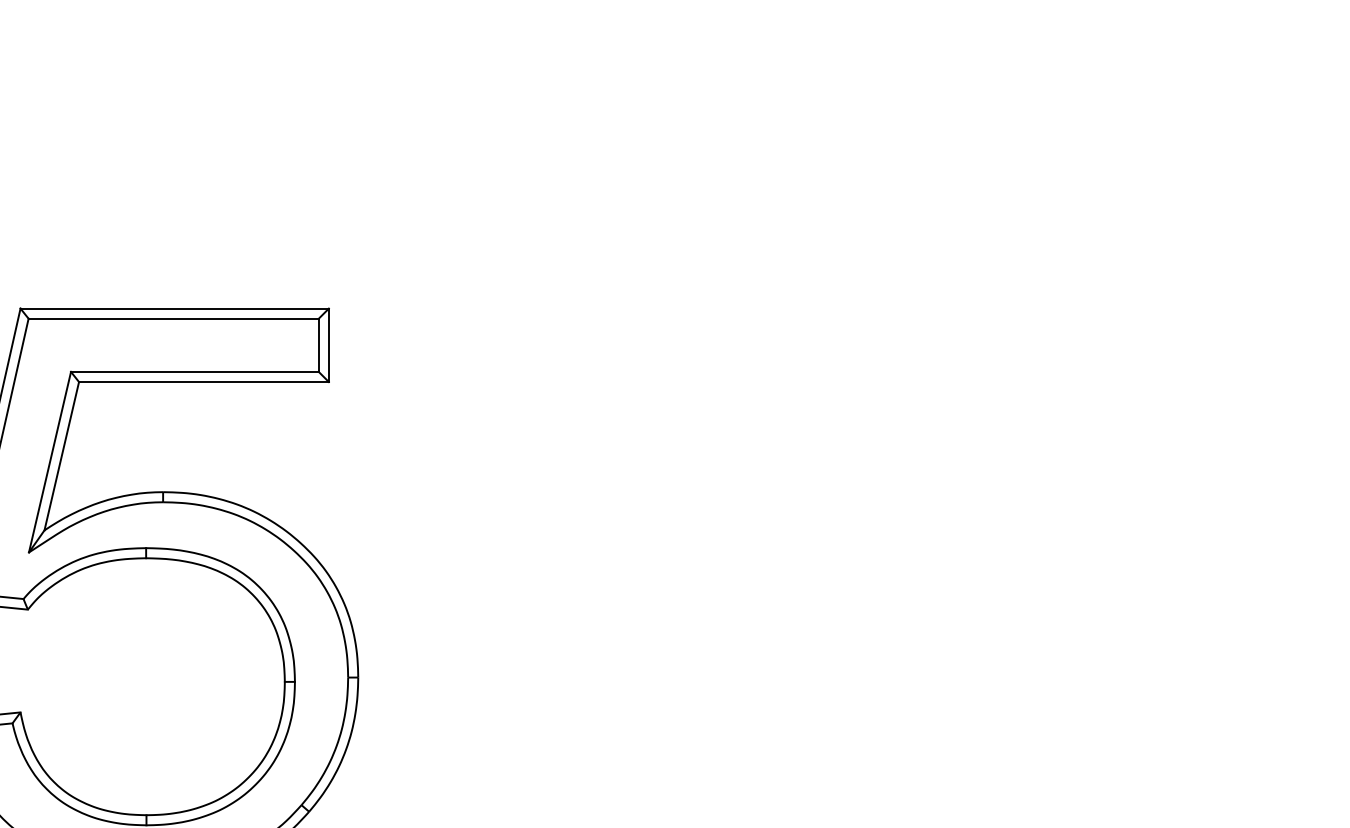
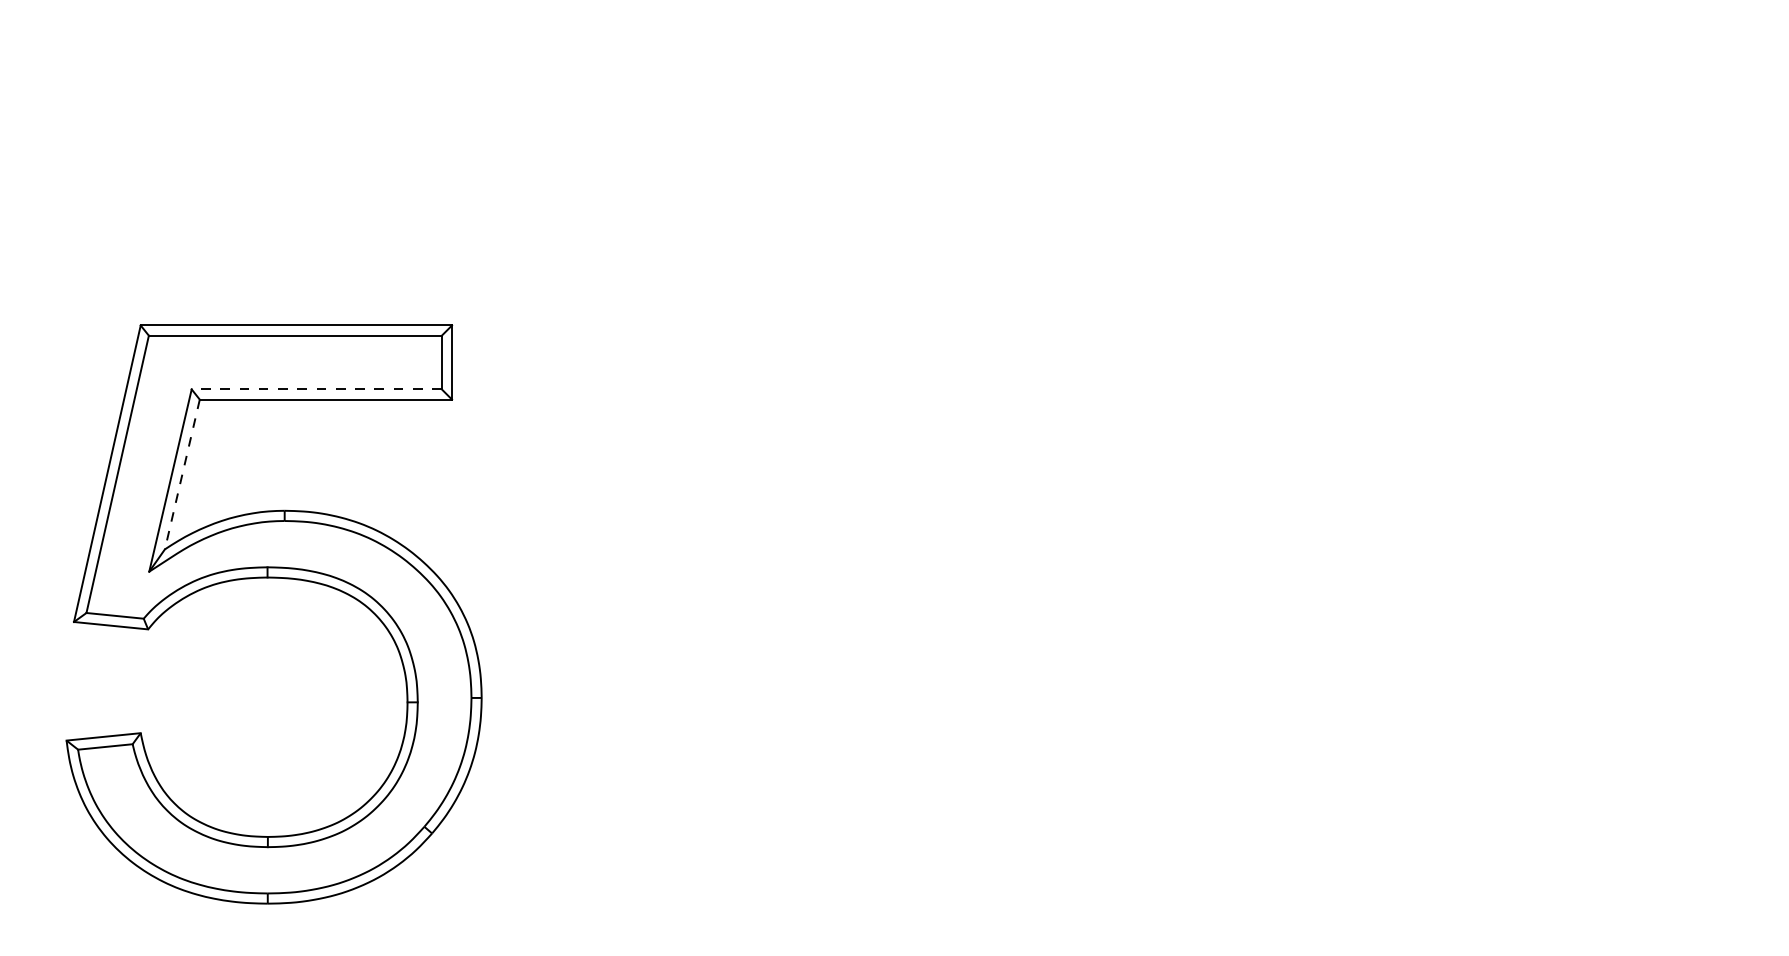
line: (194, 372) -> (316, 389), solid -> dashed
line: (61, 456) -> (182, 474), solid -> dashed

